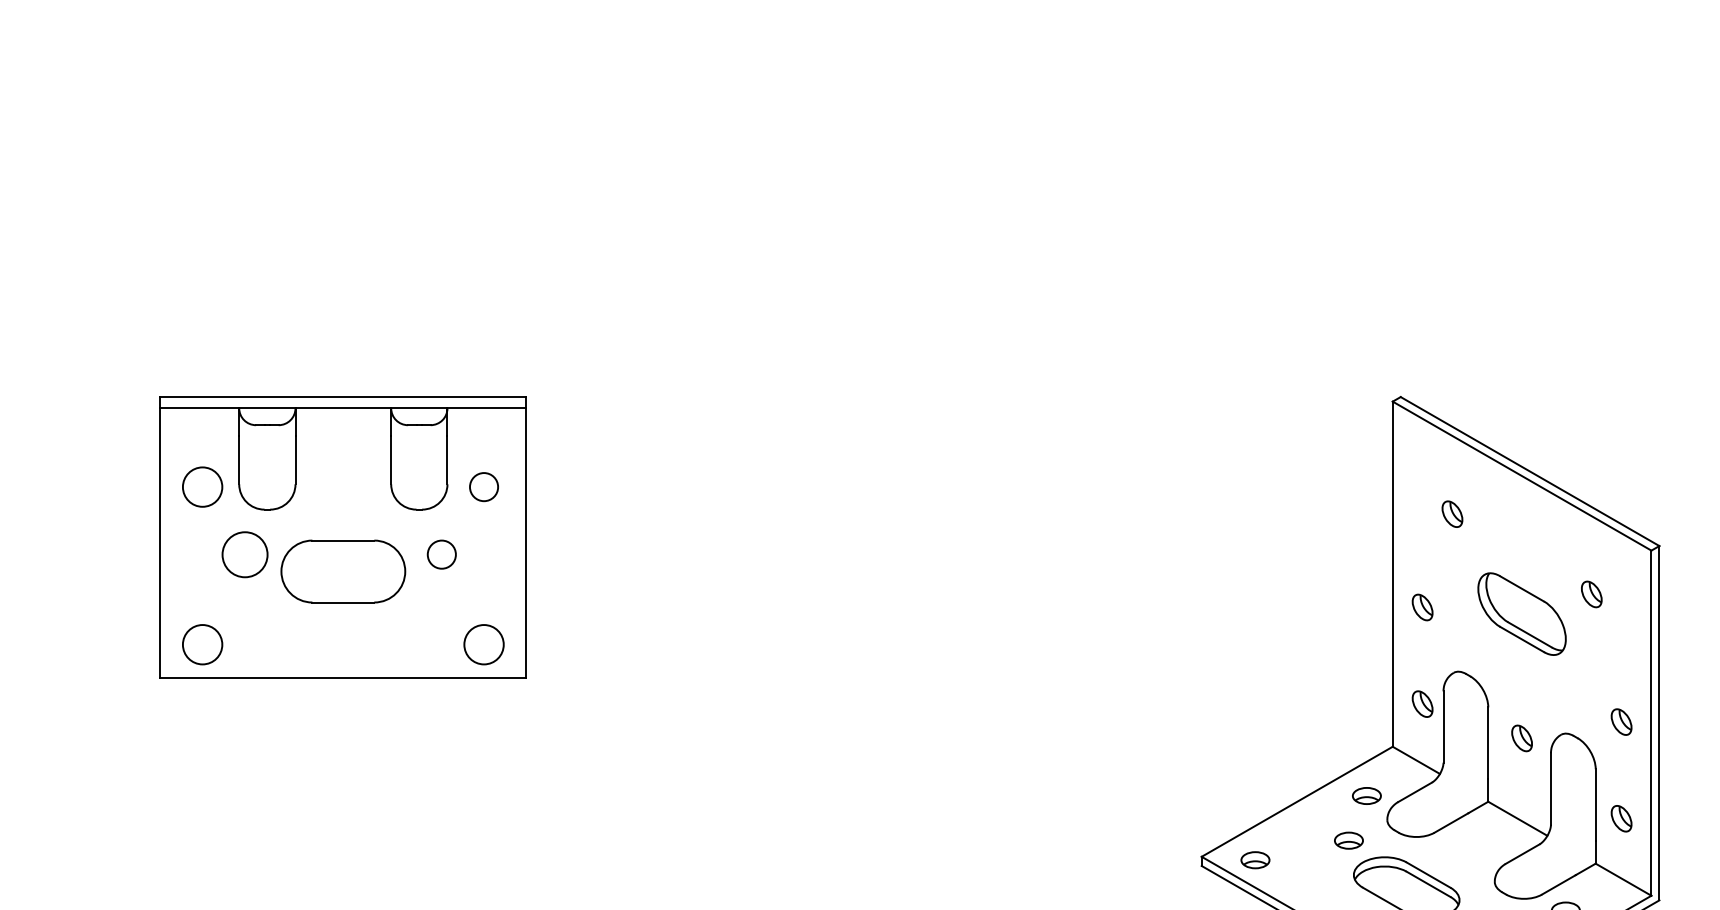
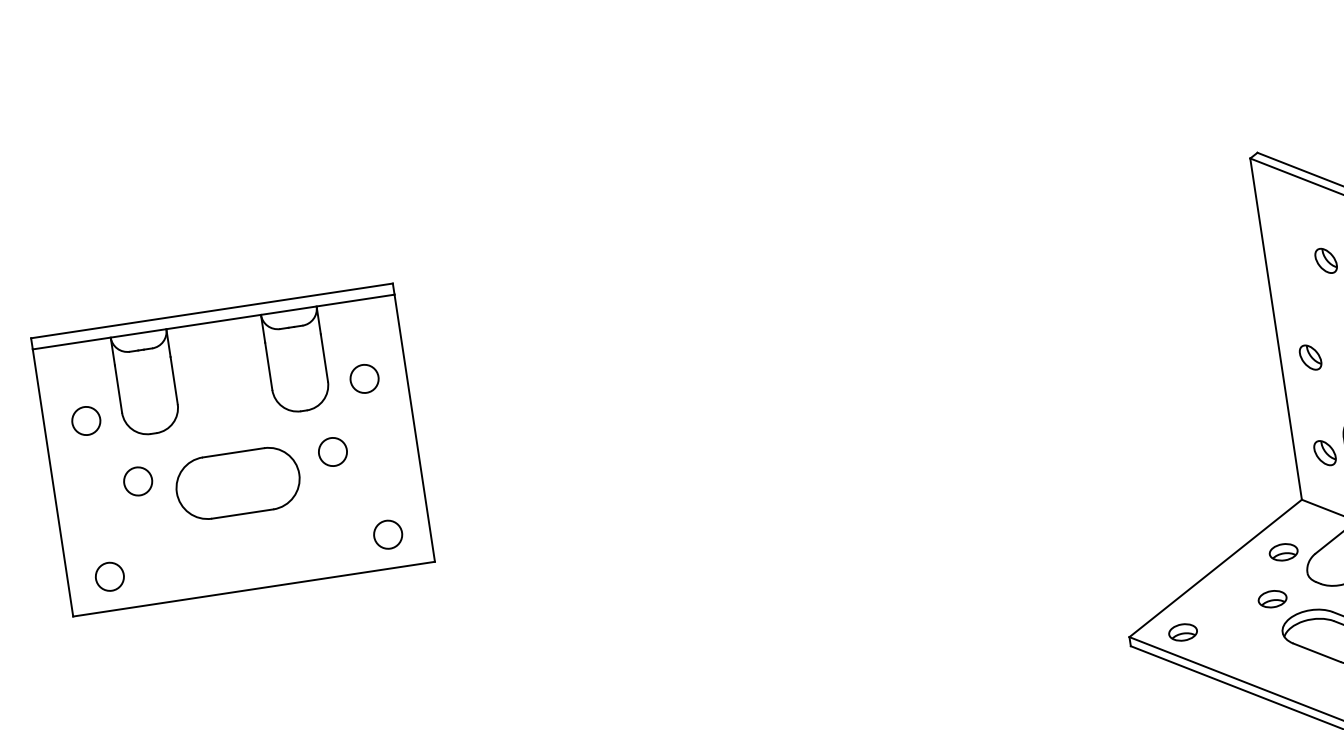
circle: (202, 487) -> (86, 421), size x0.71
circle: (244, 554) -> (137, 481), size x0.62
circle: (202, 644) -> (109, 576), size x0.71
circle: (484, 644) -> (388, 534), size x0.71

